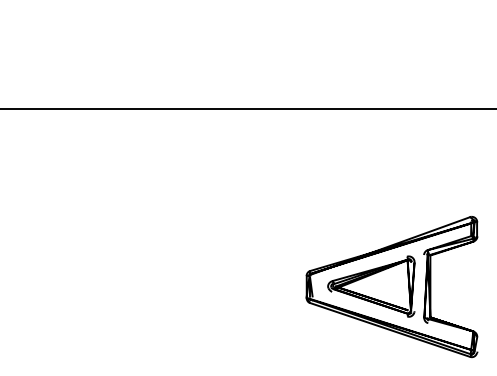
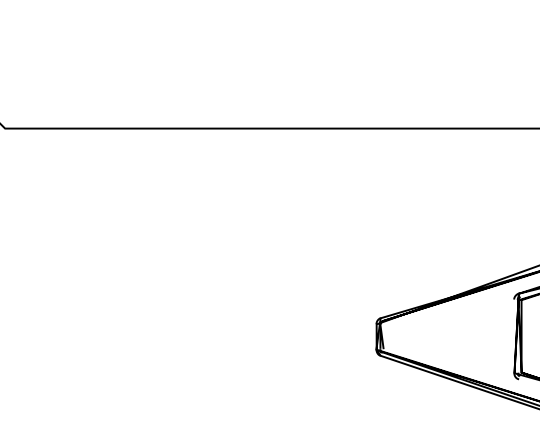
part: (371, 286) -> (452, 336), removed

